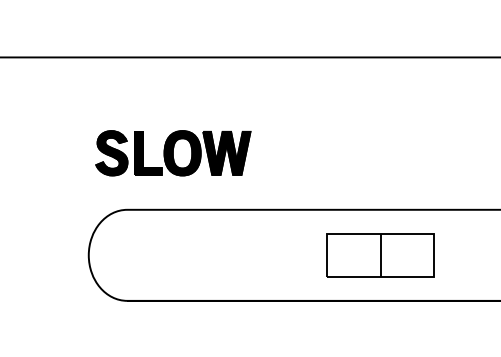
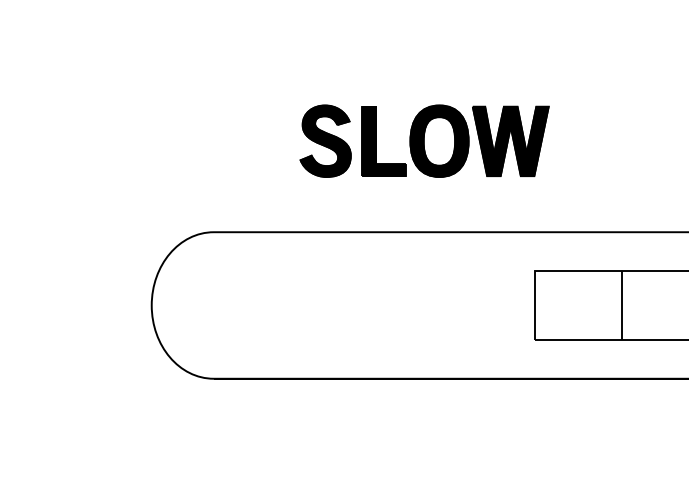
part: (173, 153) -> (424, 141), moved

